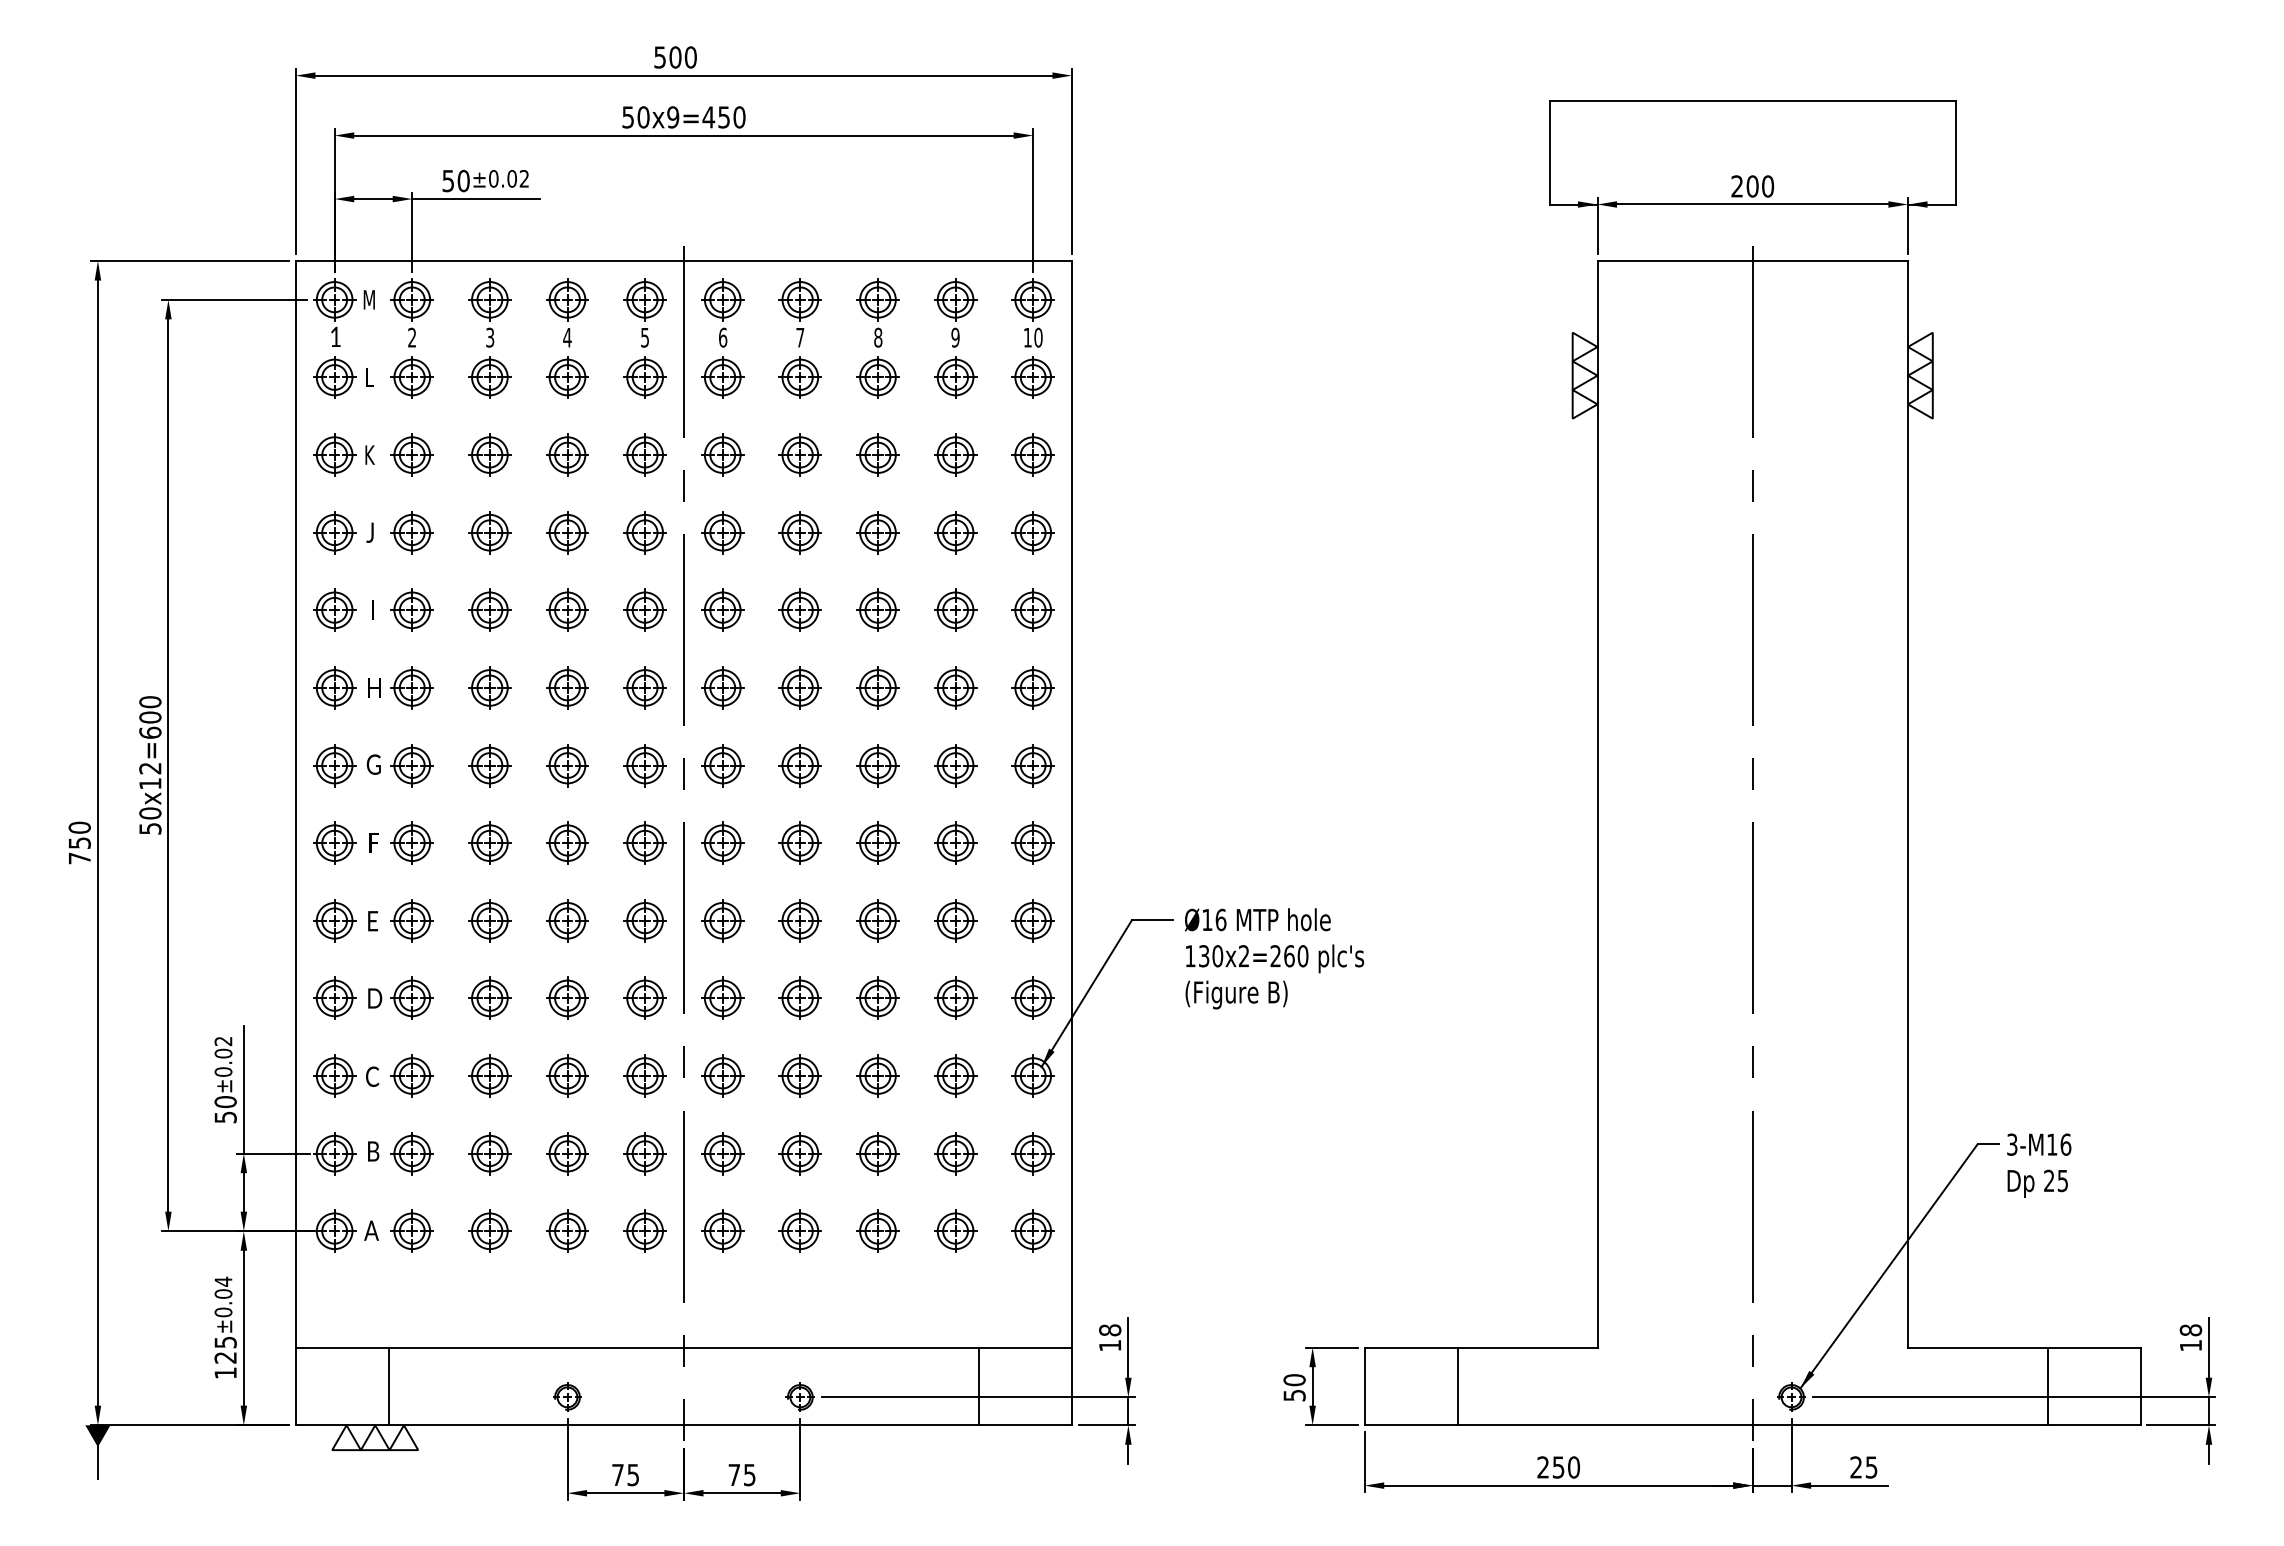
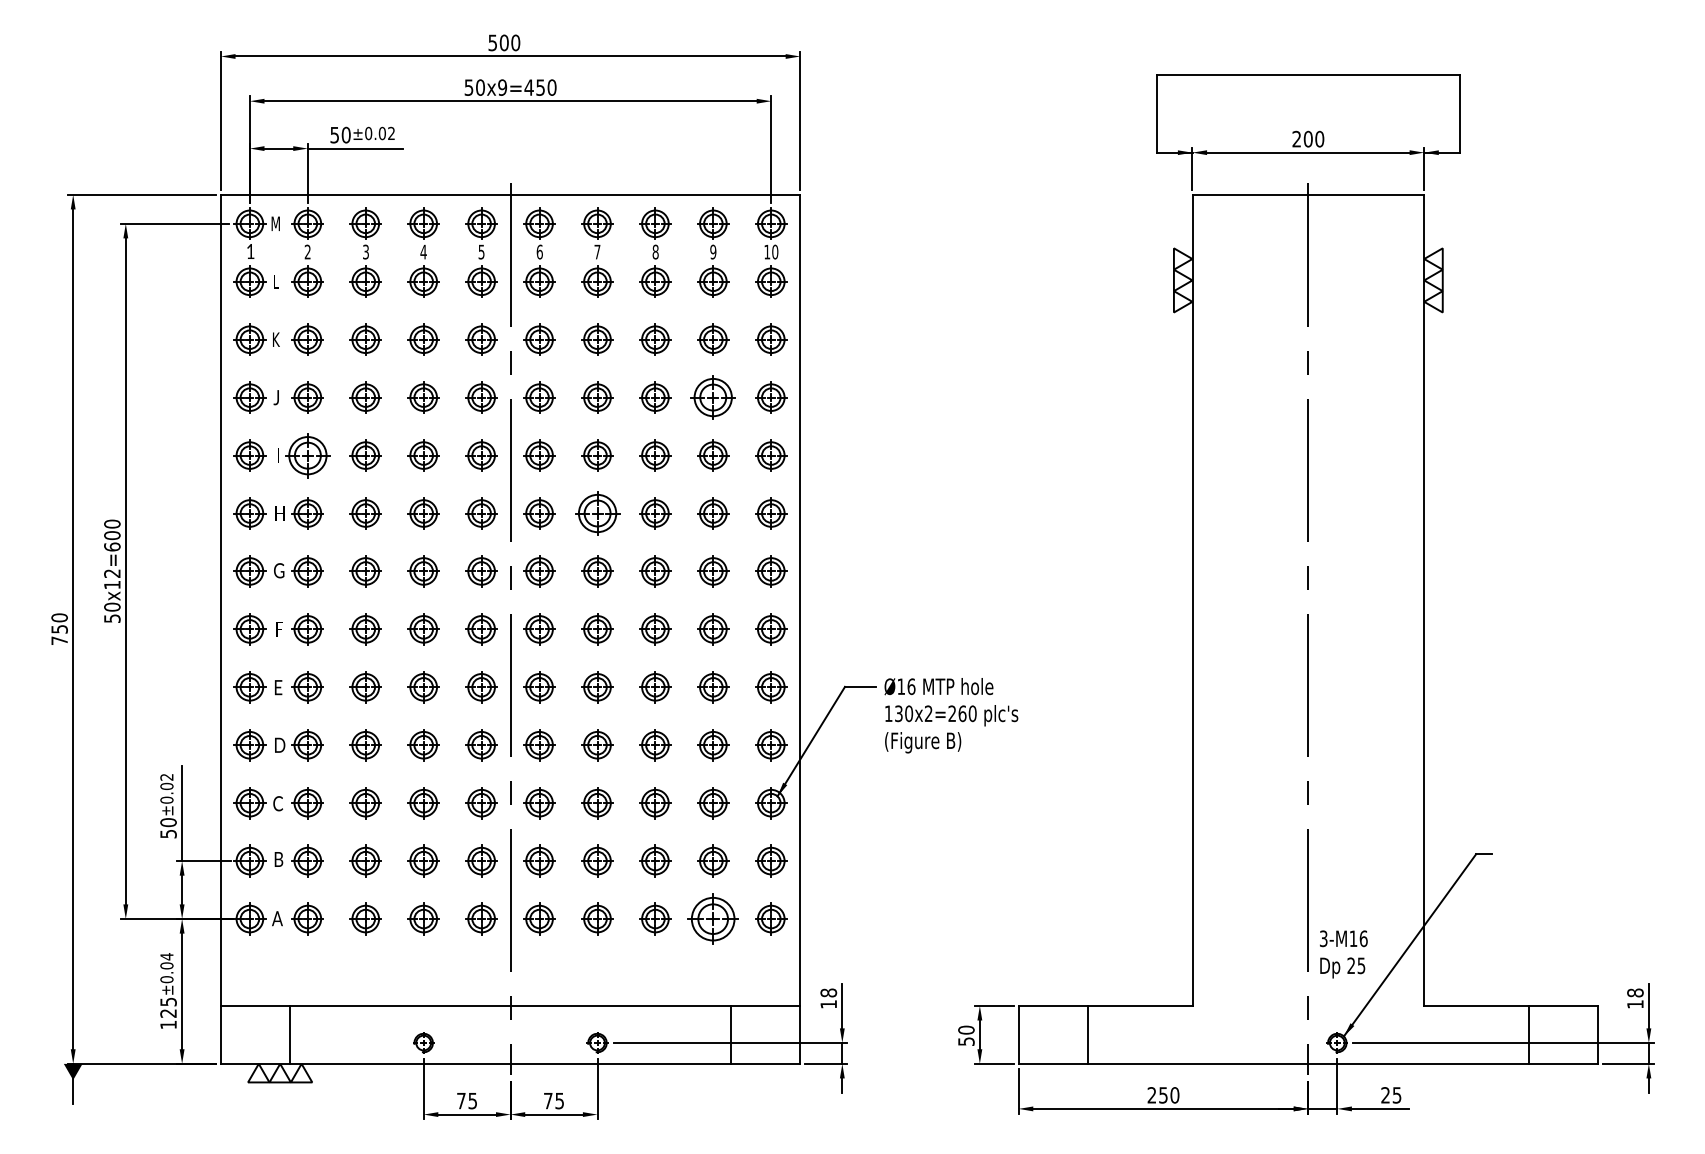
part: (955, 532) -> (713, 397), size x1.4
part: (411, 609) -> (307, 454), size x1.4
part: (799, 687) -> (596, 513), size x1.4
text: (2039, 1165) -> (1344, 954), moved
part: (955, 1230) -> (713, 918), size x1.6

